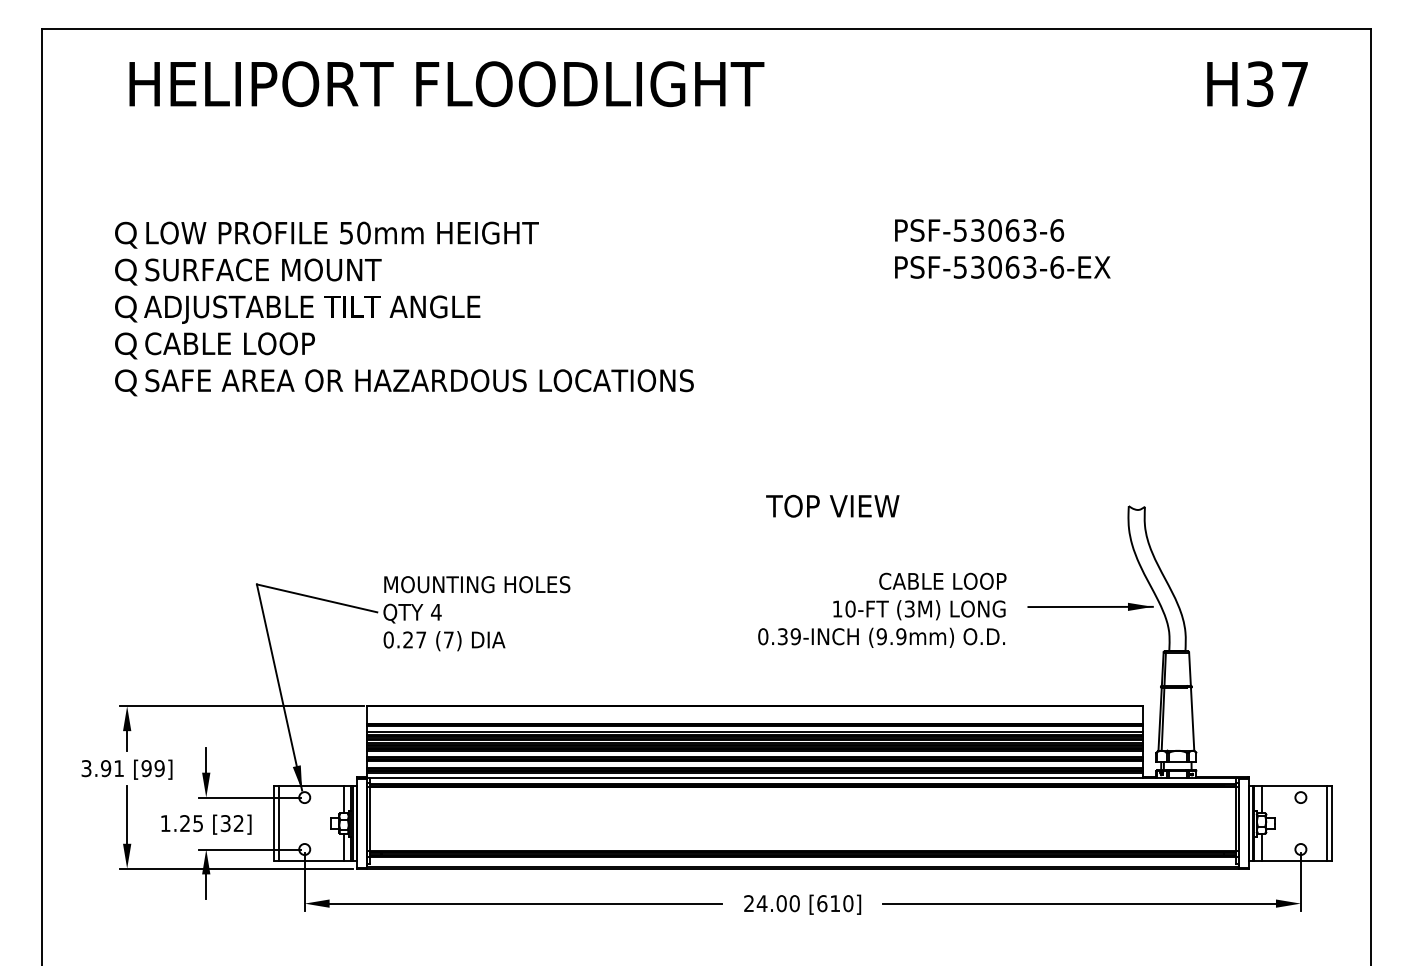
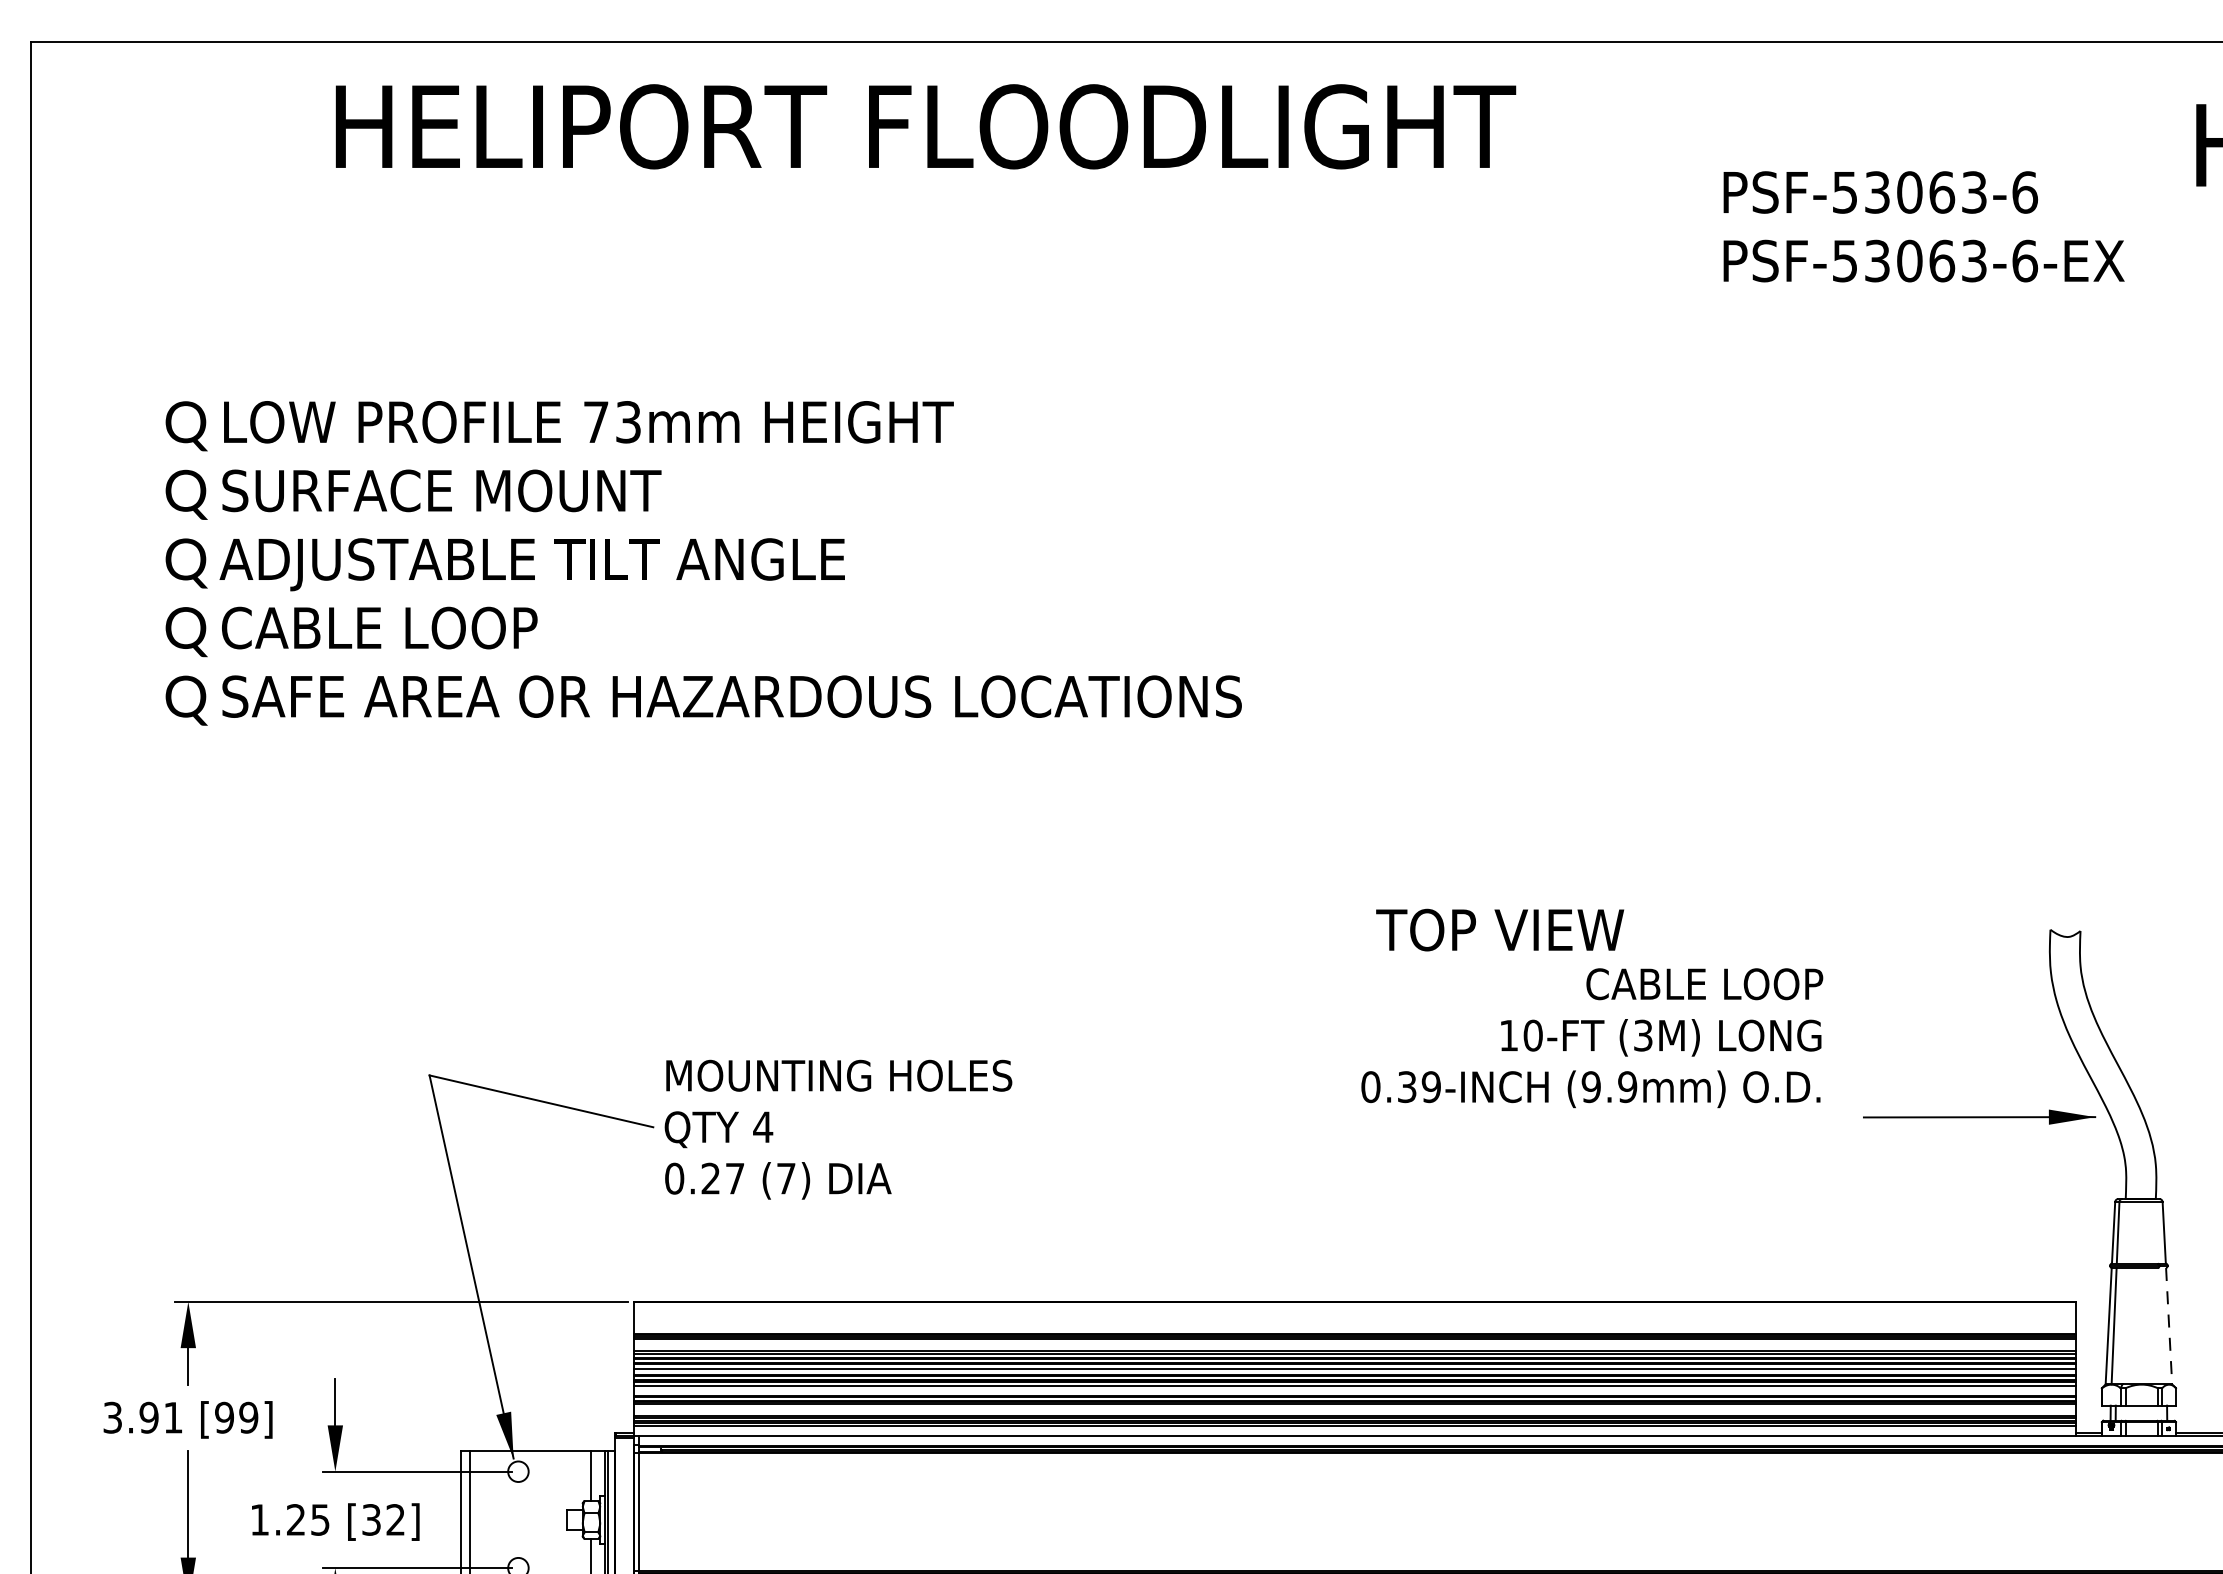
text: (446, 84) -> (925, 127), moved
text: (355, 232) -> (612, 421), 50mm -> 73mm
text: (1002, 248) -> (1923, 225), moved
text: (882, 609) -> (1592, 1036), moved
line: (1192, 719) -> (2168, 1326), solid -> dashed

